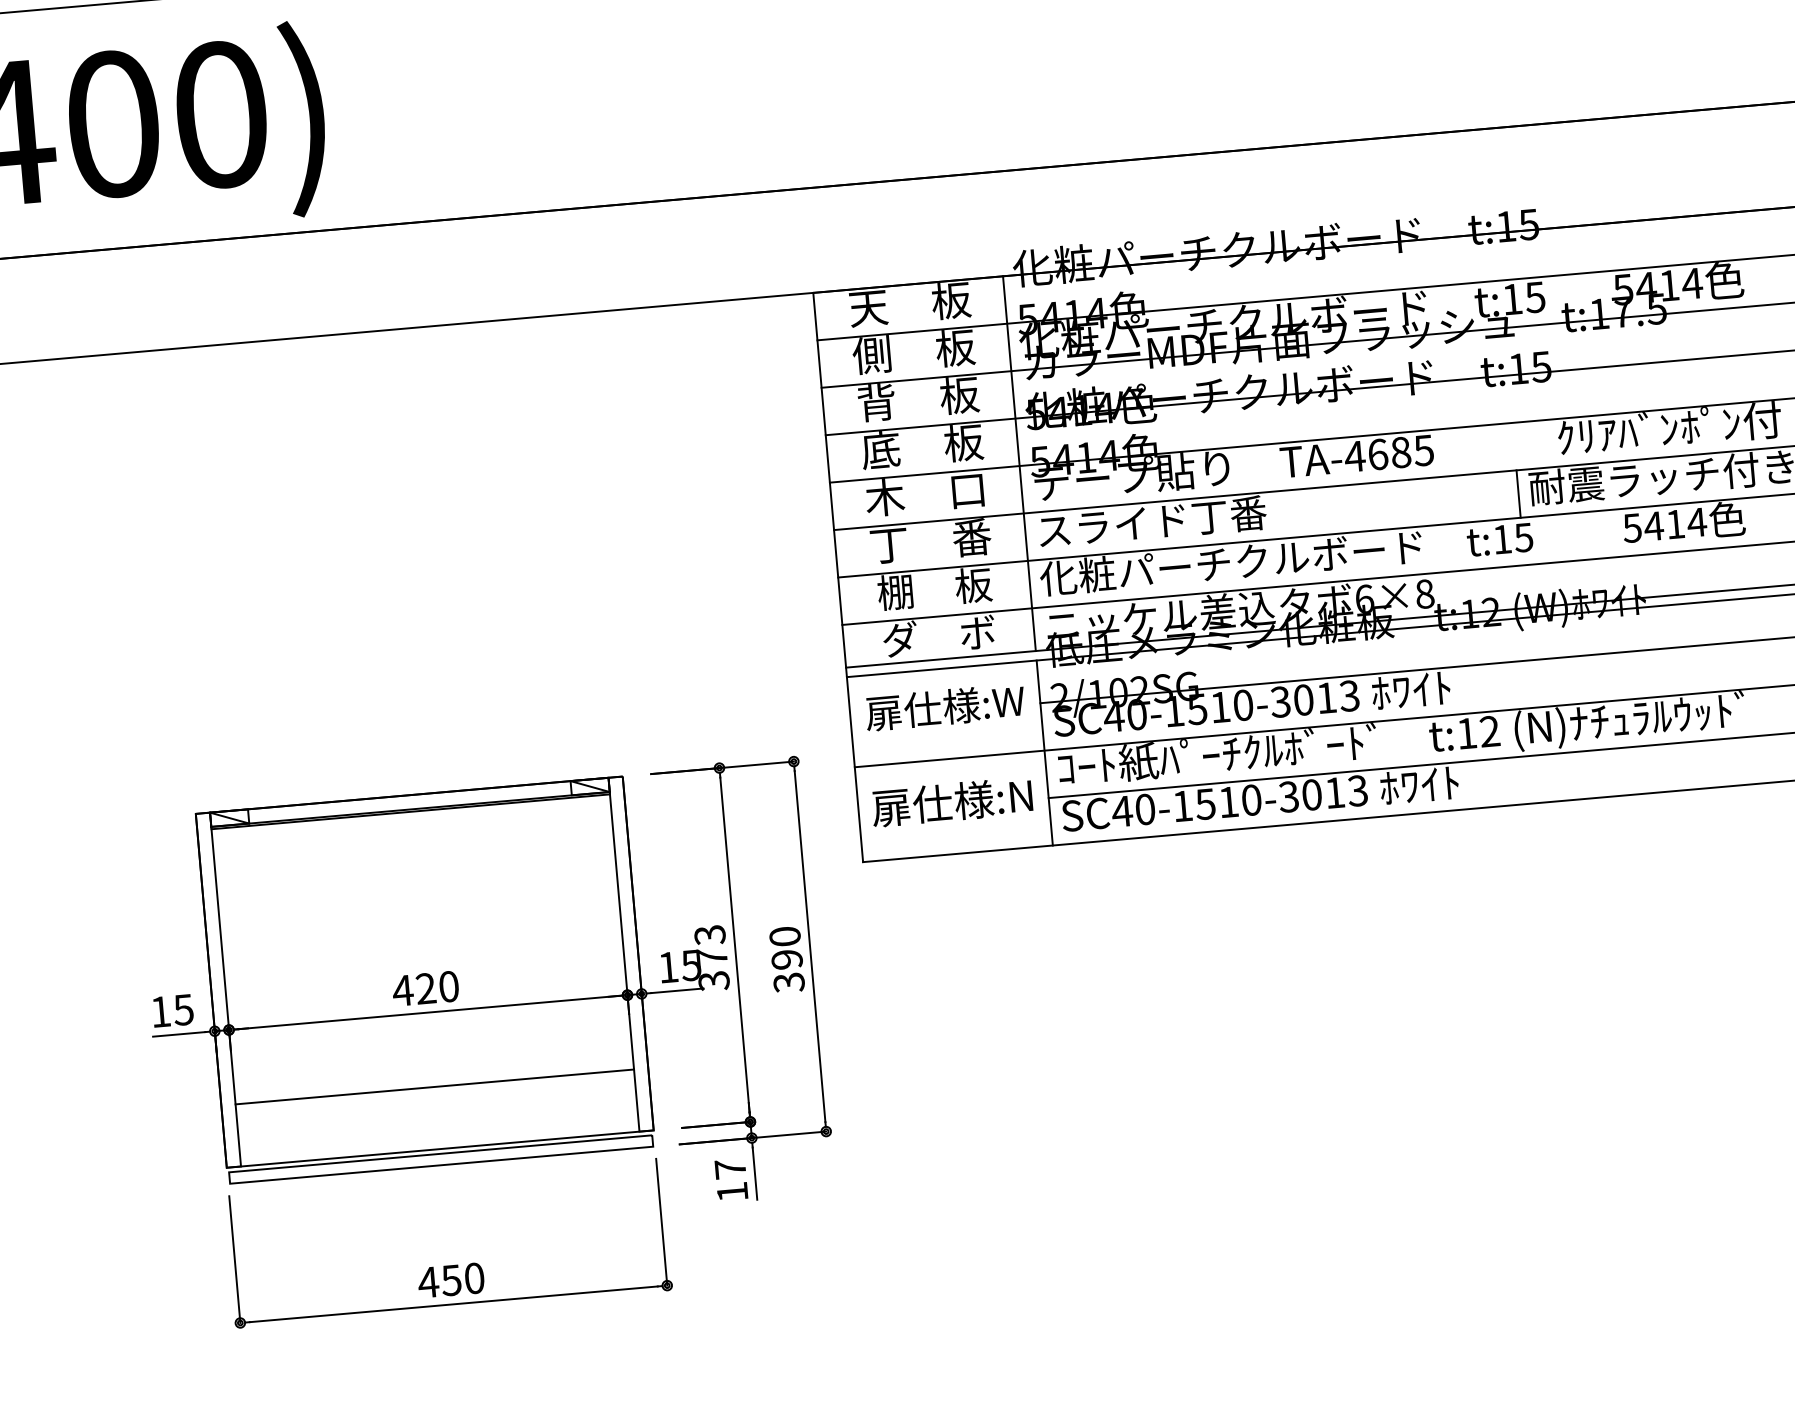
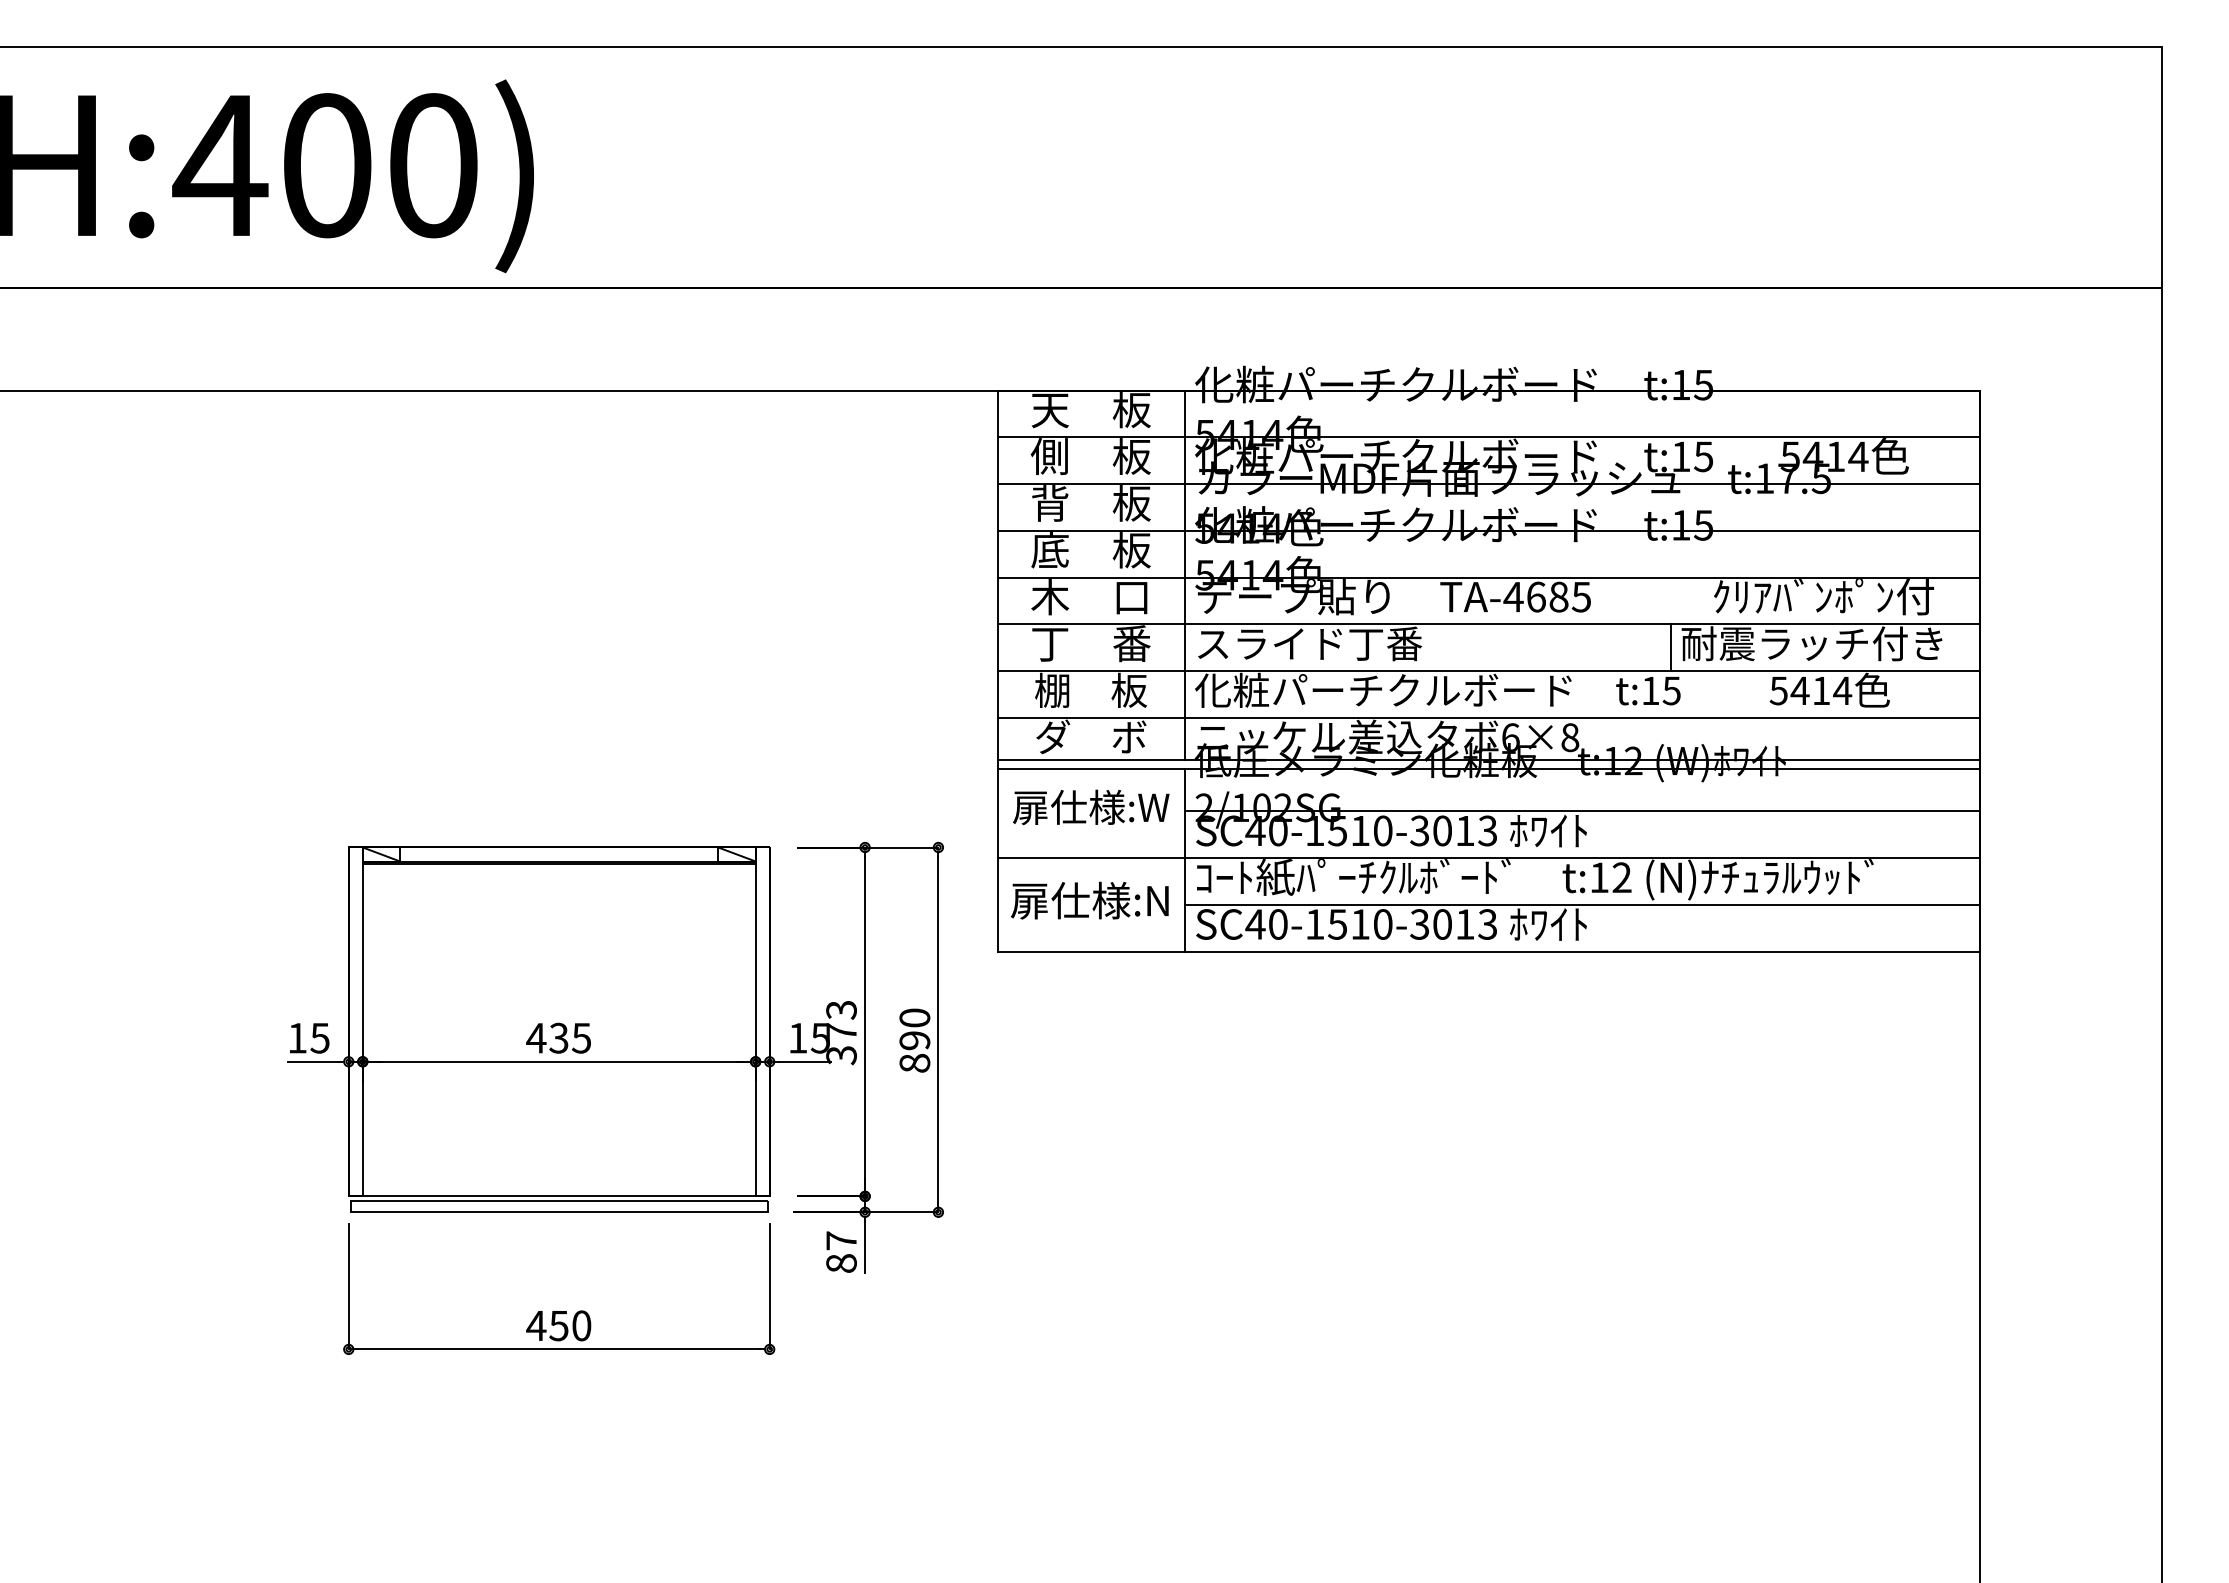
text: (788, 982) -> (914, 1063), 390 -> 890
text: (437, 986) -> (570, 1037), 420 -> 435
line: (434, 1087) -> (558, 1135), removed
text: (732, 1192) -> (841, 1263), 17 -> 87

